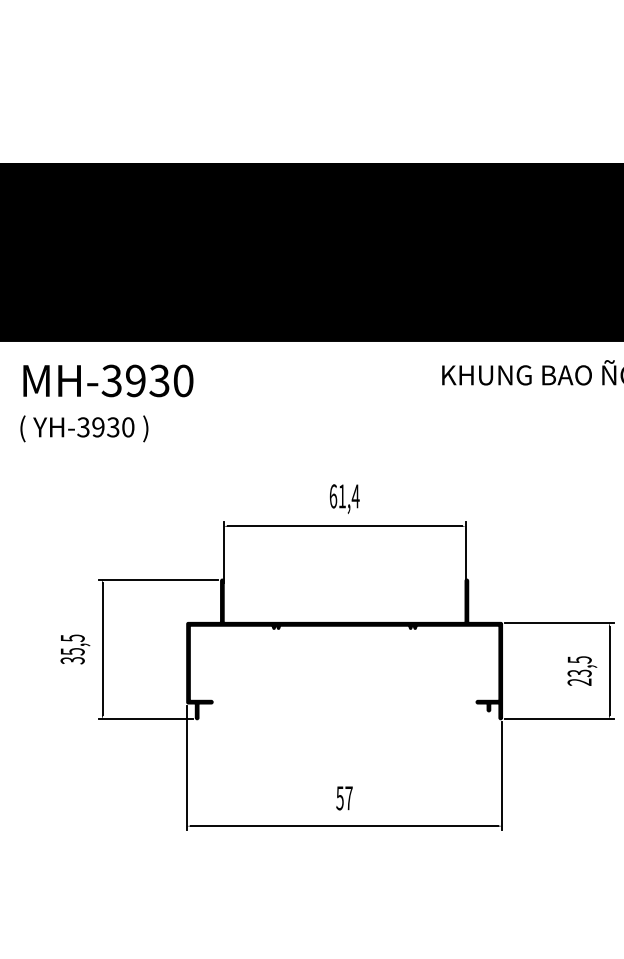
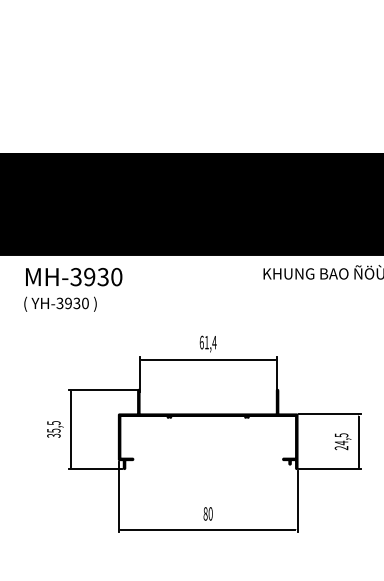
text: (579, 672) -> (341, 442), 23,5 -> 24,5
text: (343, 797) -> (207, 513), 57 -> 80

